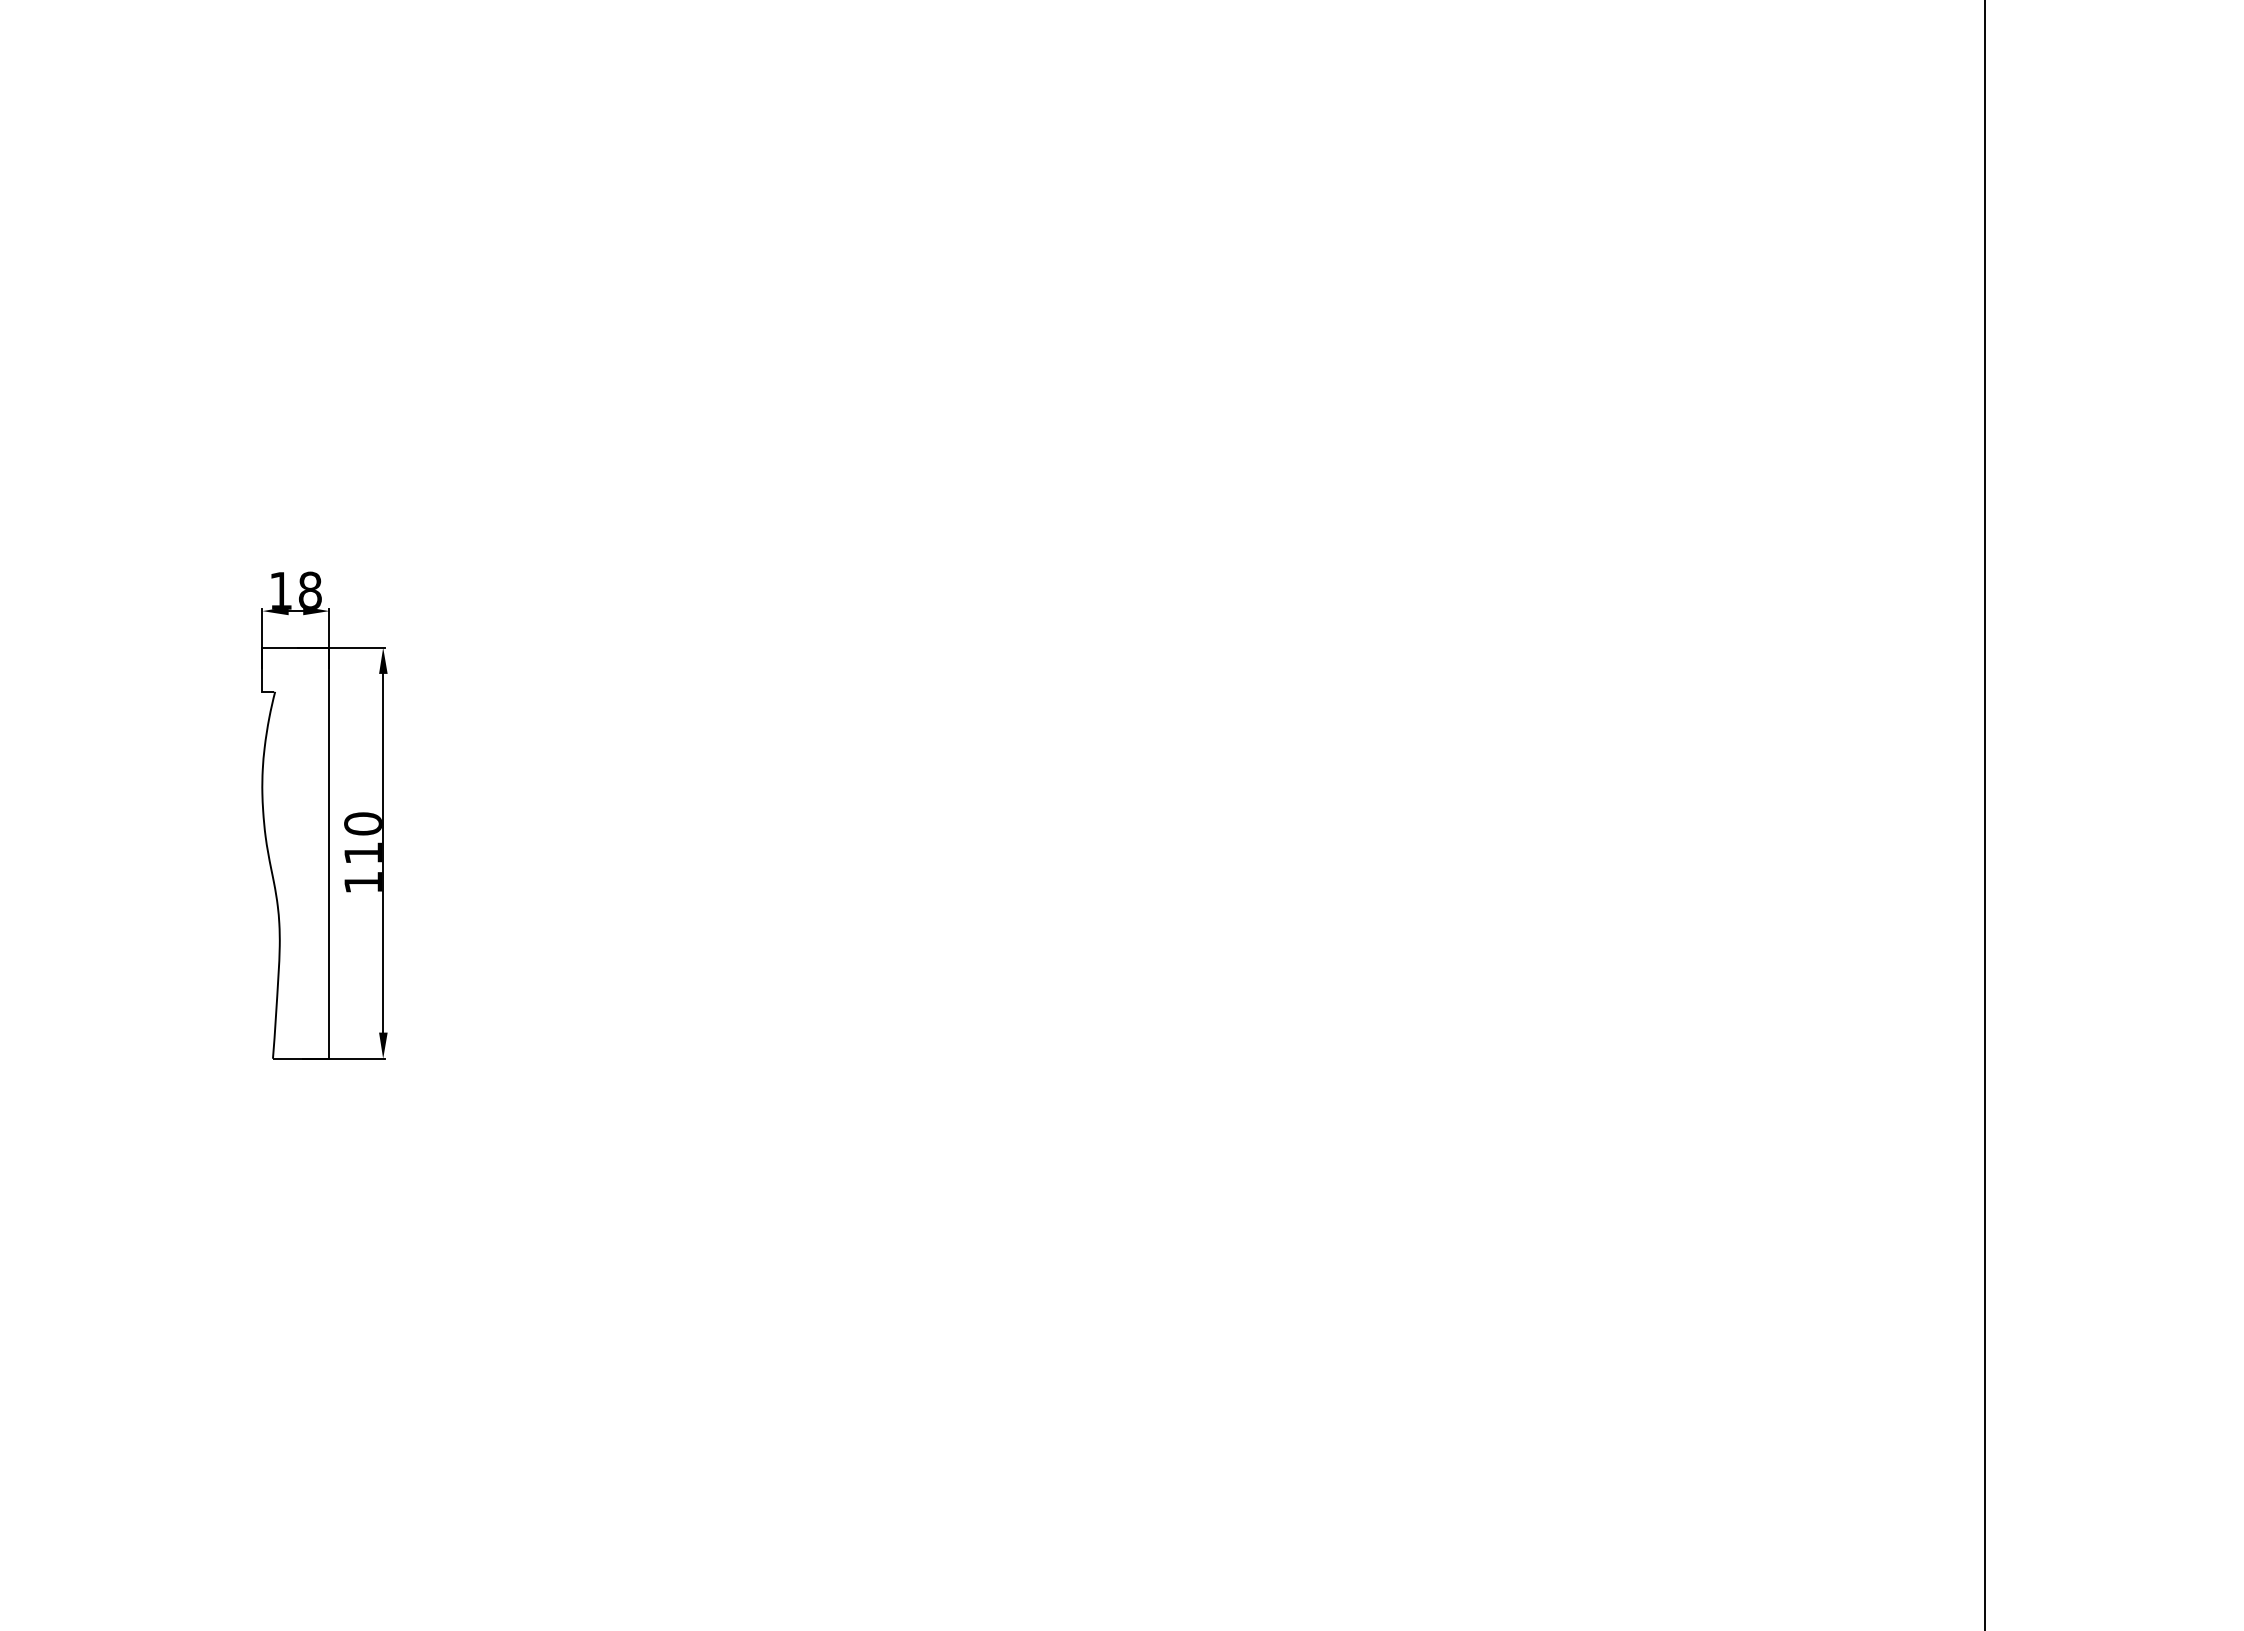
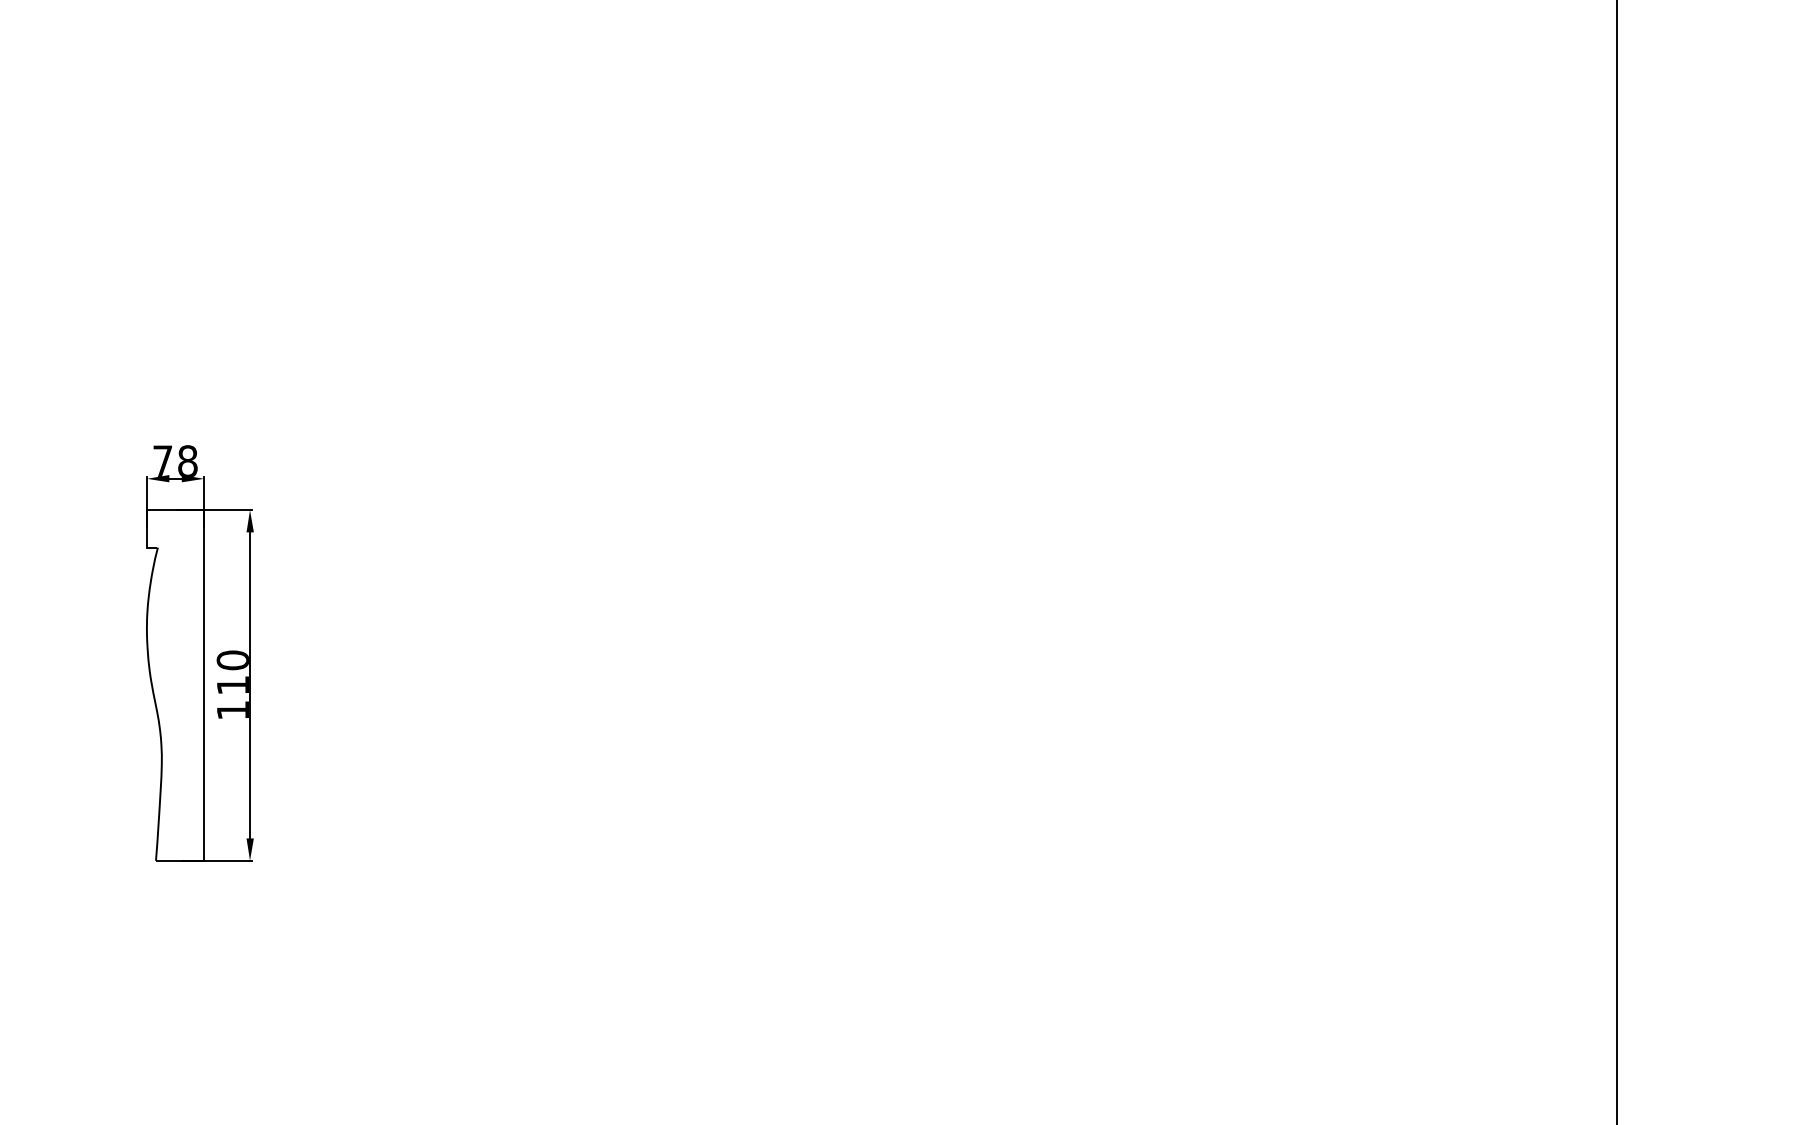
text: (280, 590) -> (162, 461), 18 -> 78

